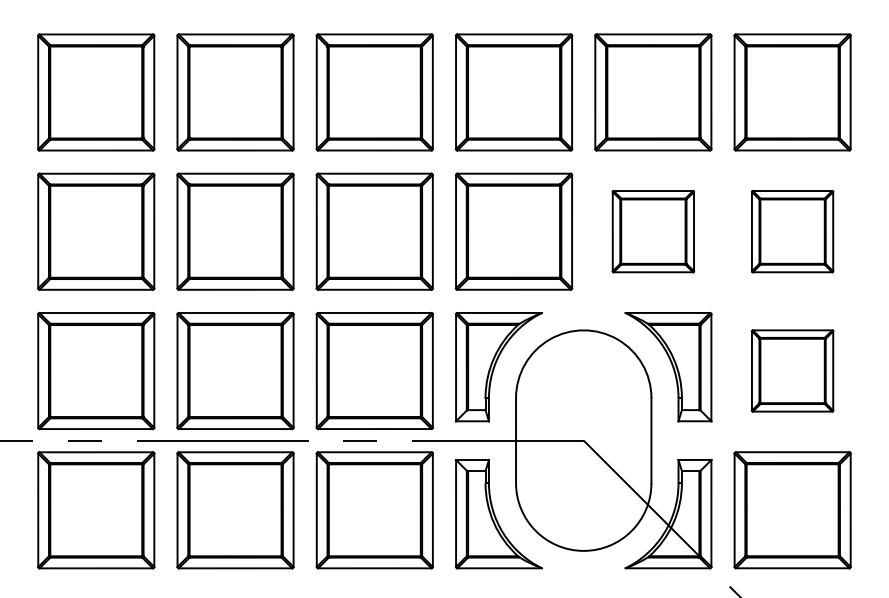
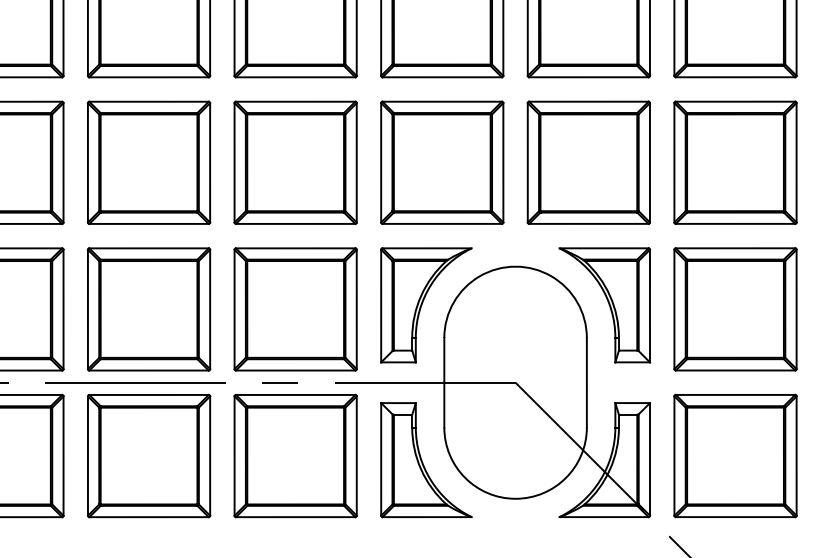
part: (653, 231) -> (589, 162), size x1.43
part: (792, 231) -> (735, 162), size x1.43
part: (792, 370) -> (735, 308), size x1.43

